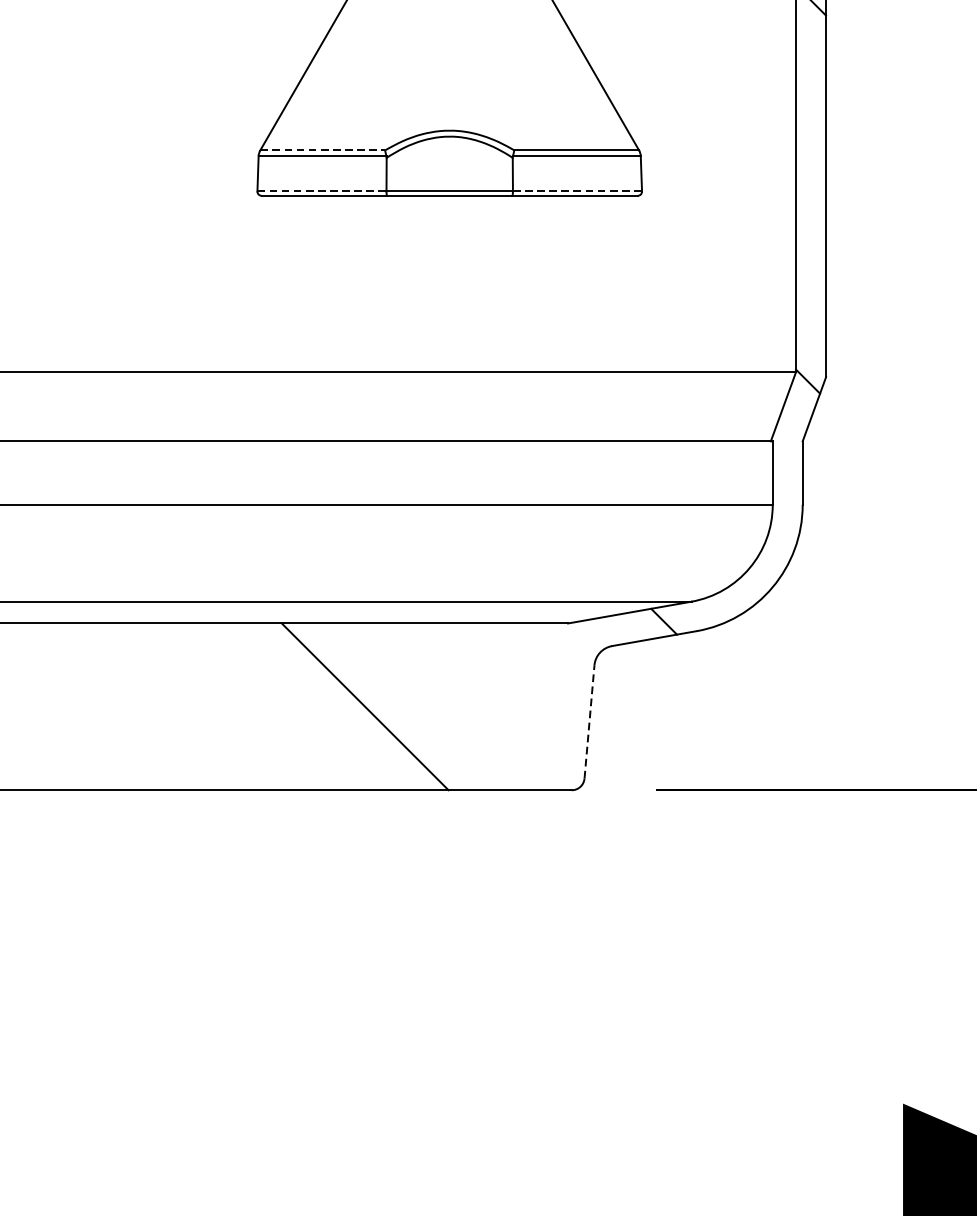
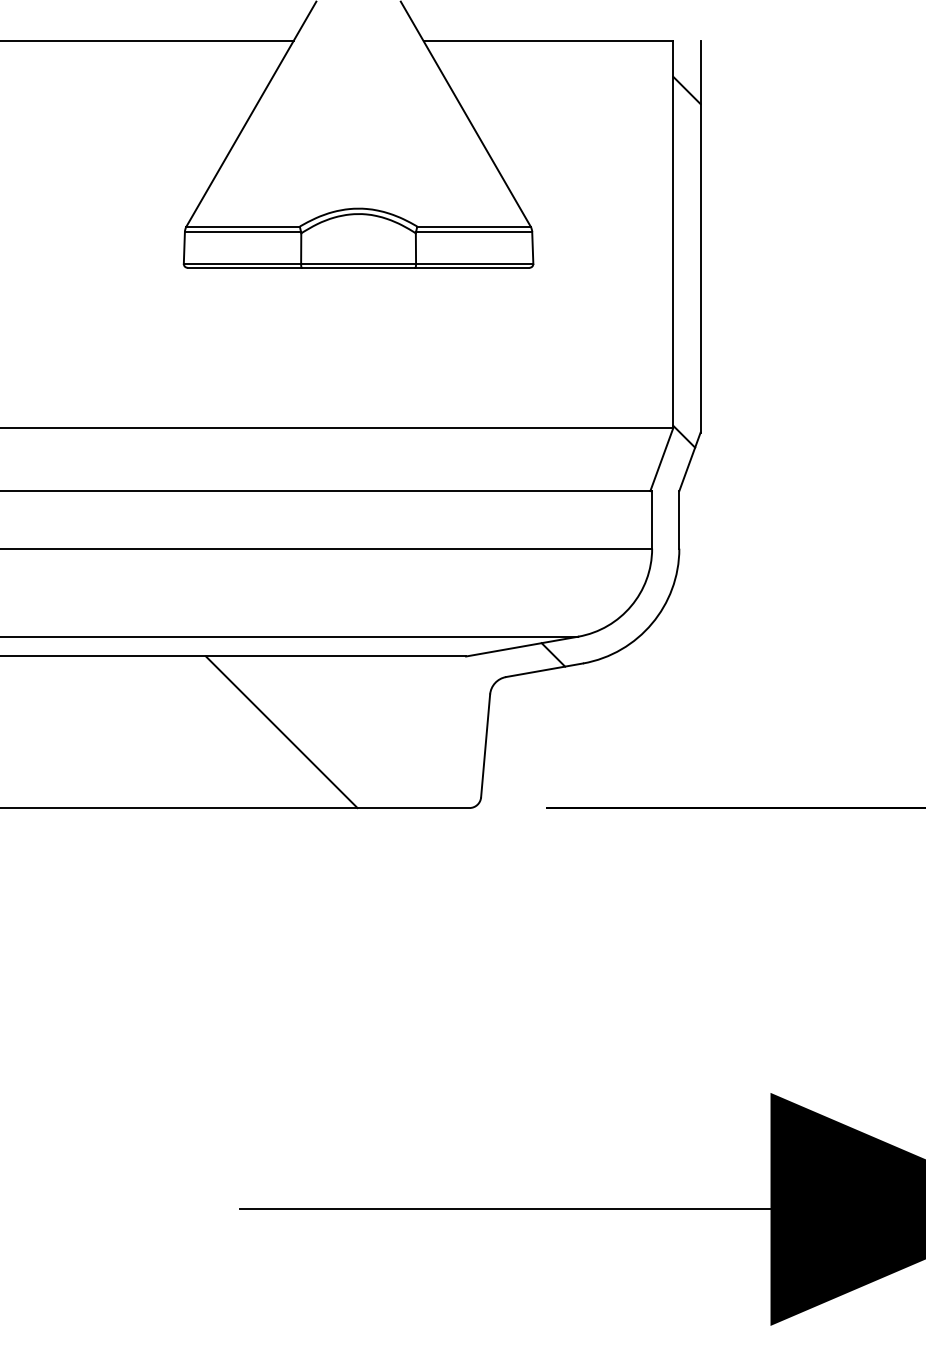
line: (323, 150) -> (243, 226), dashed -> solid
line: (321, 191) -> (242, 263), dashed -> solid
line: (577, 191) -> (474, 263), dashed -> solid
line: (589, 721) -> (485, 745), dashed -> solid

